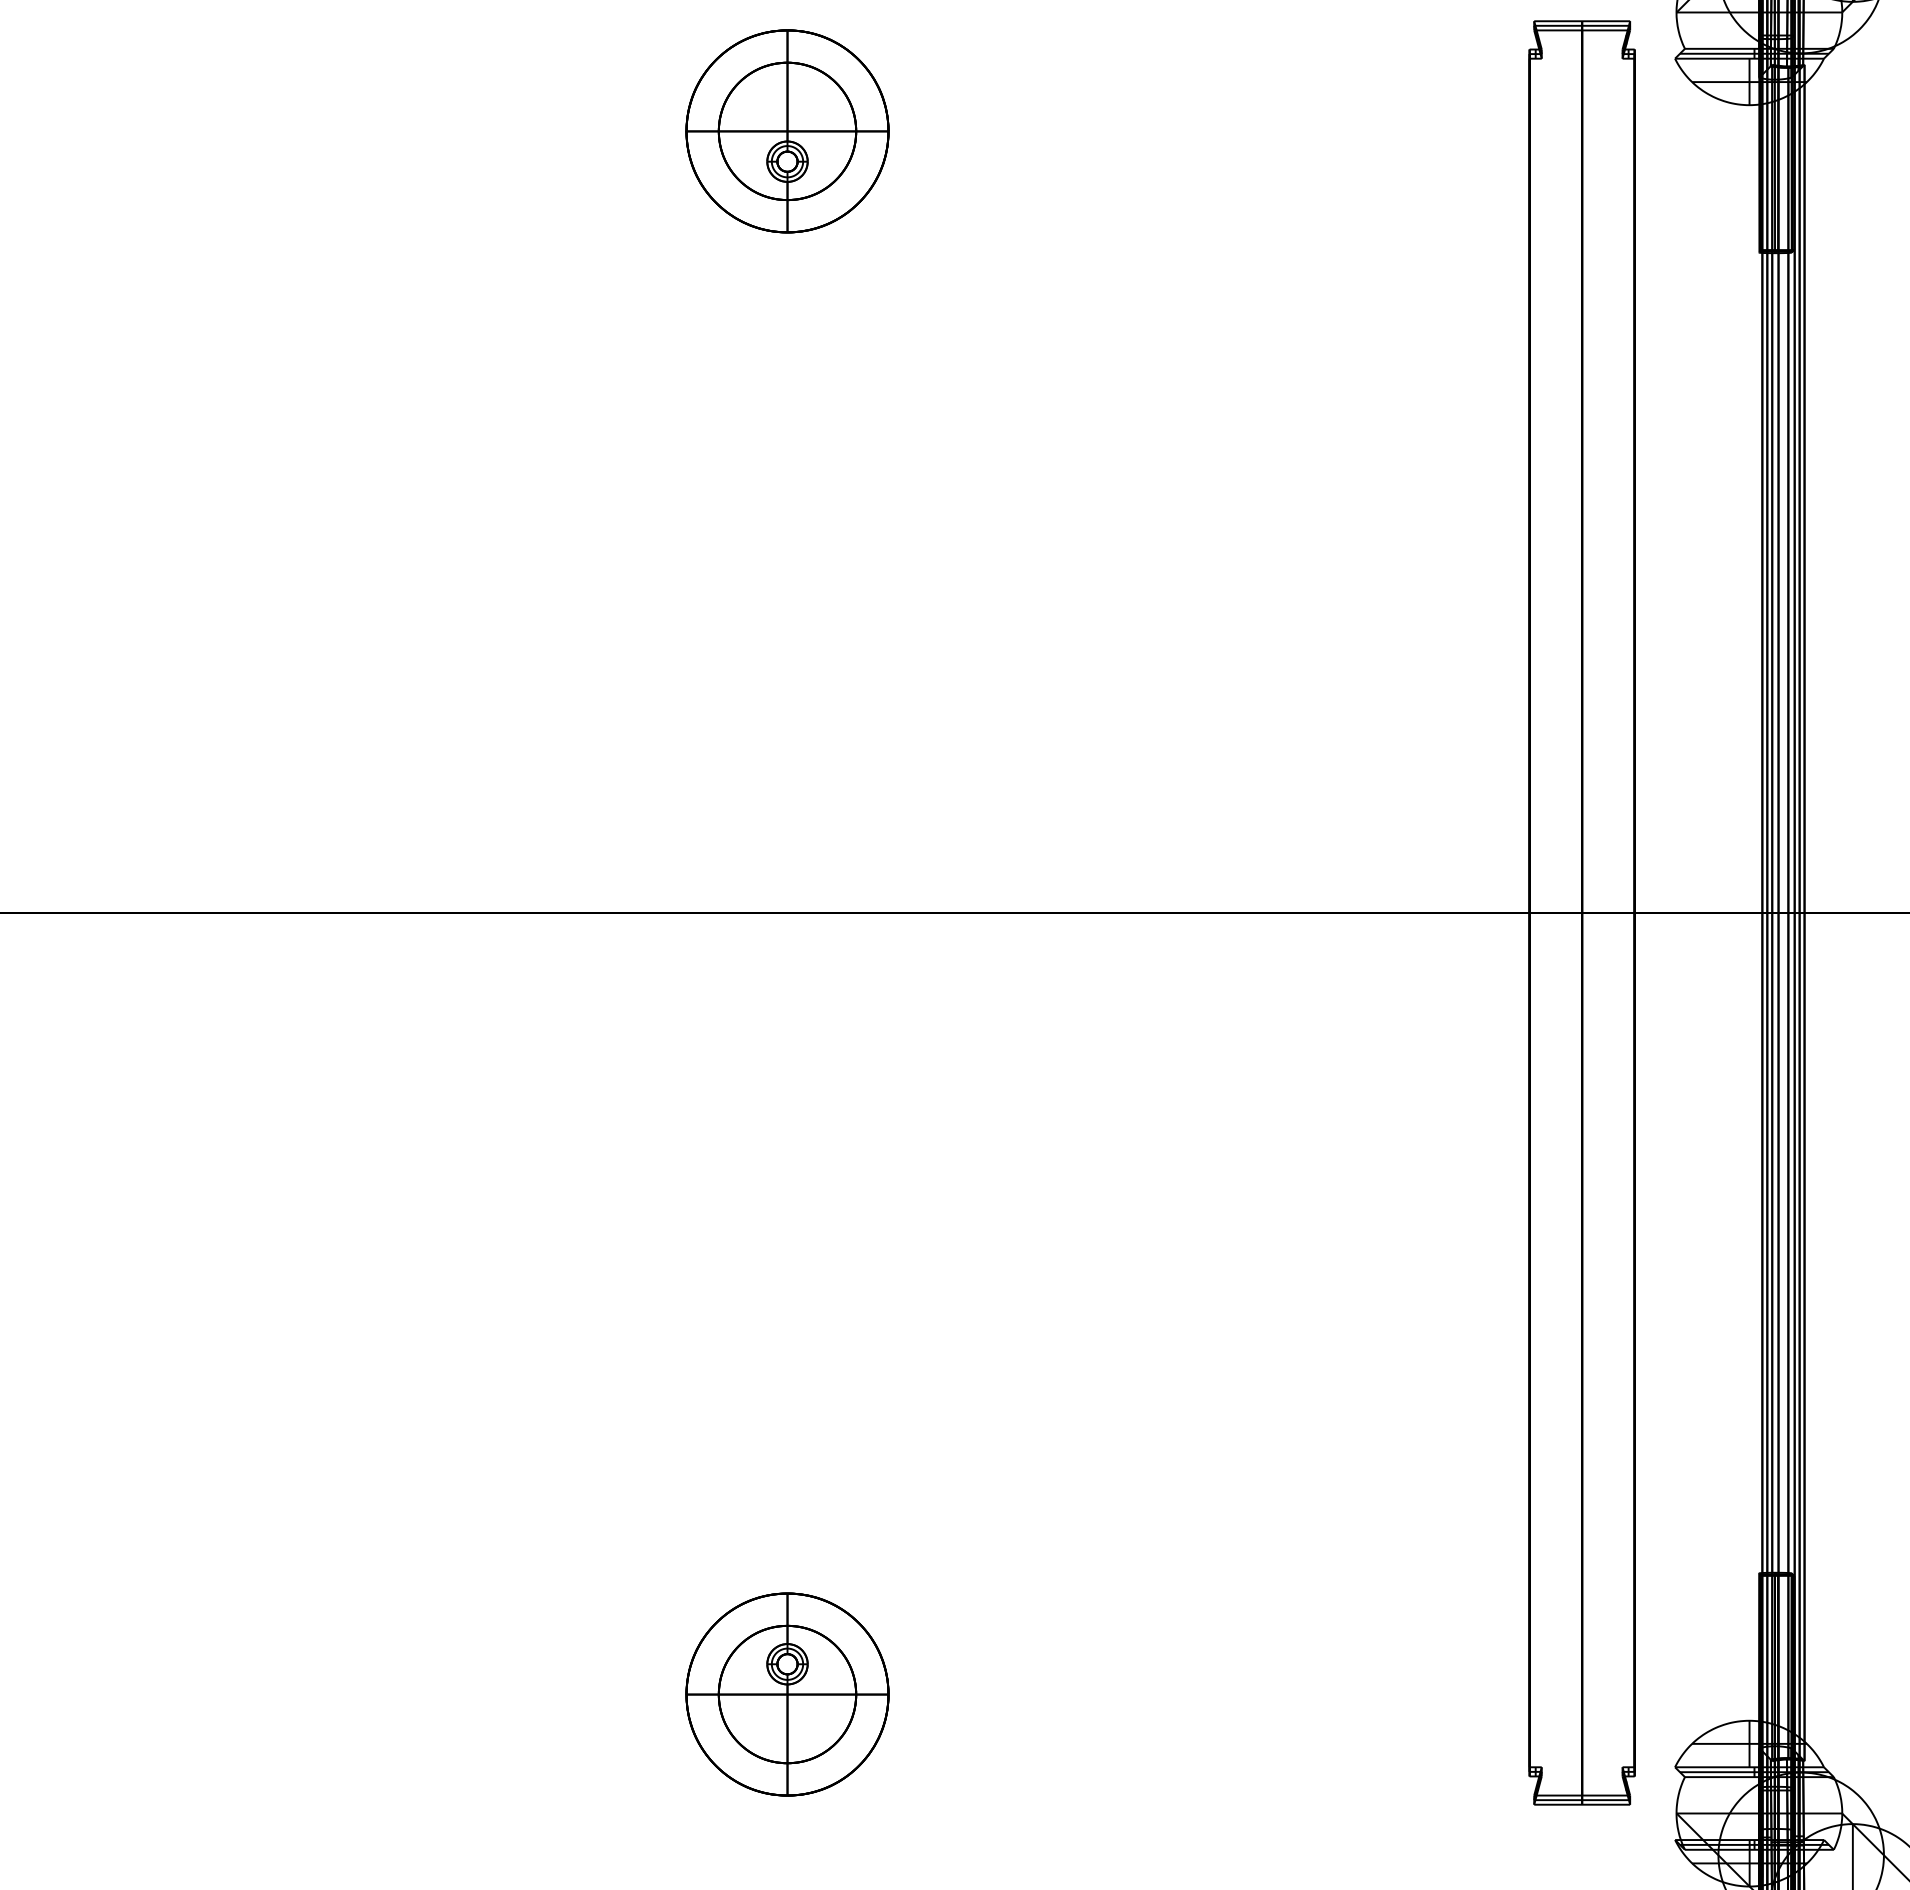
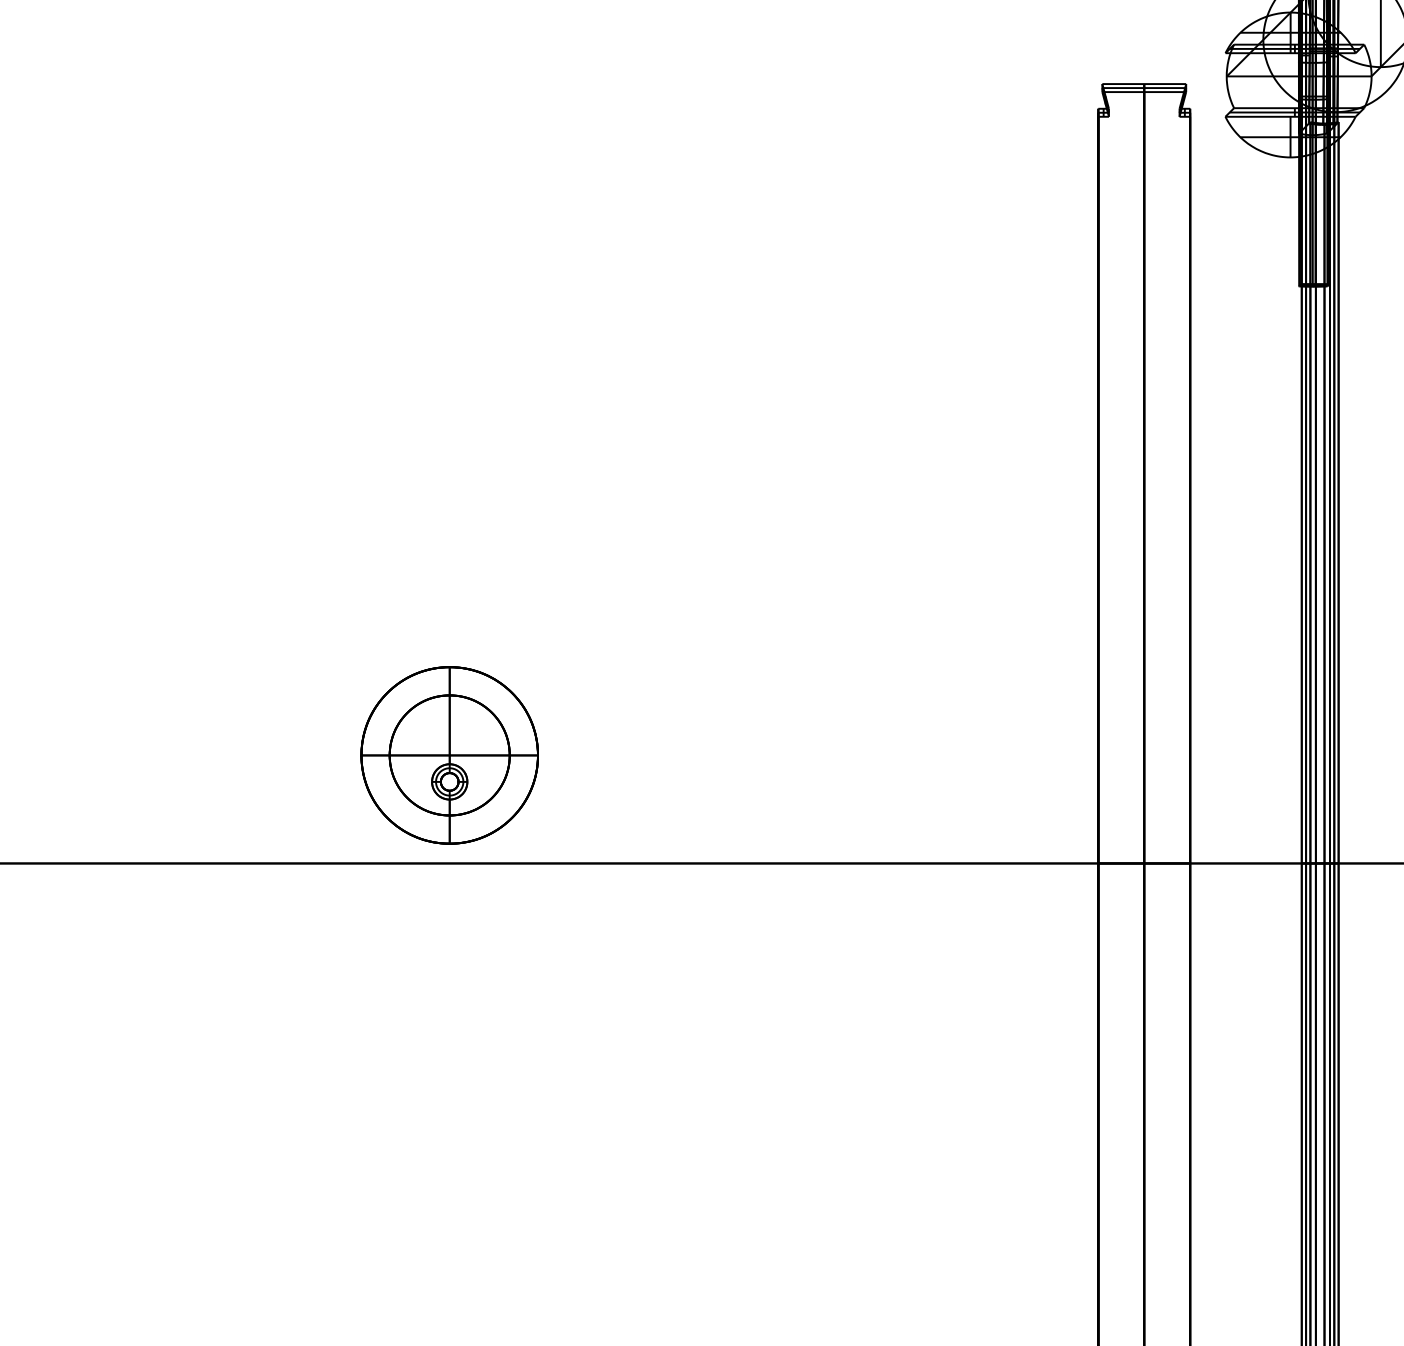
part: (787, 131) -> (449, 755), moved

